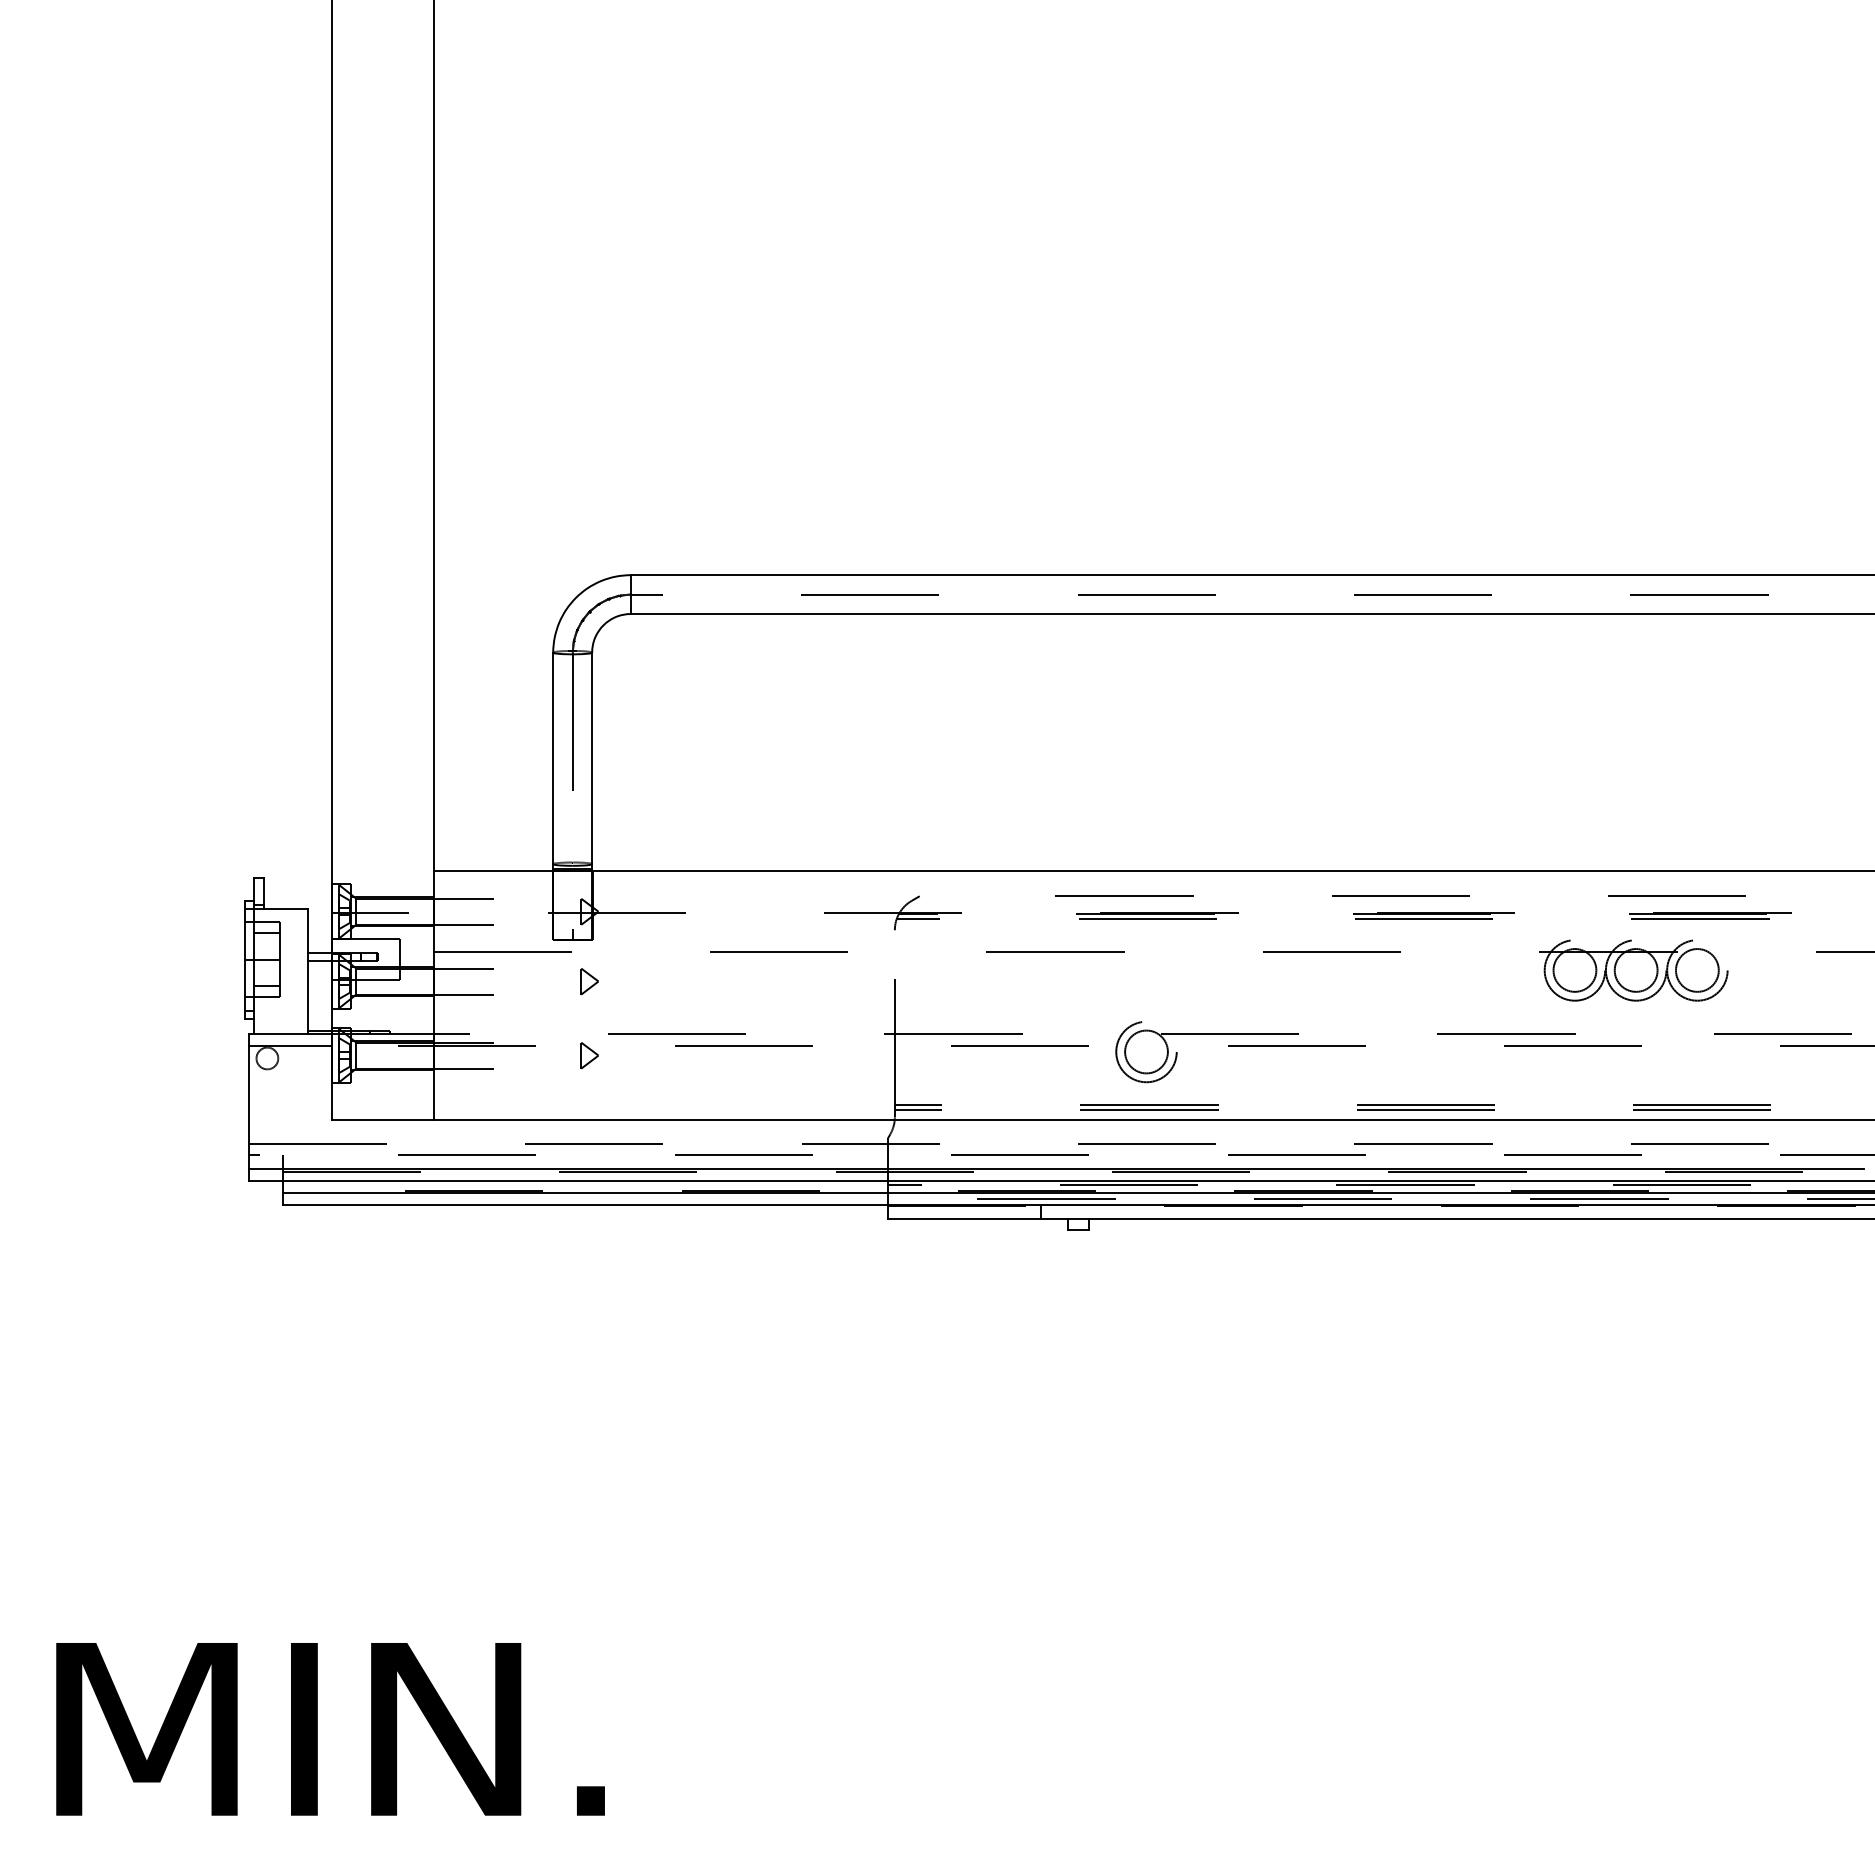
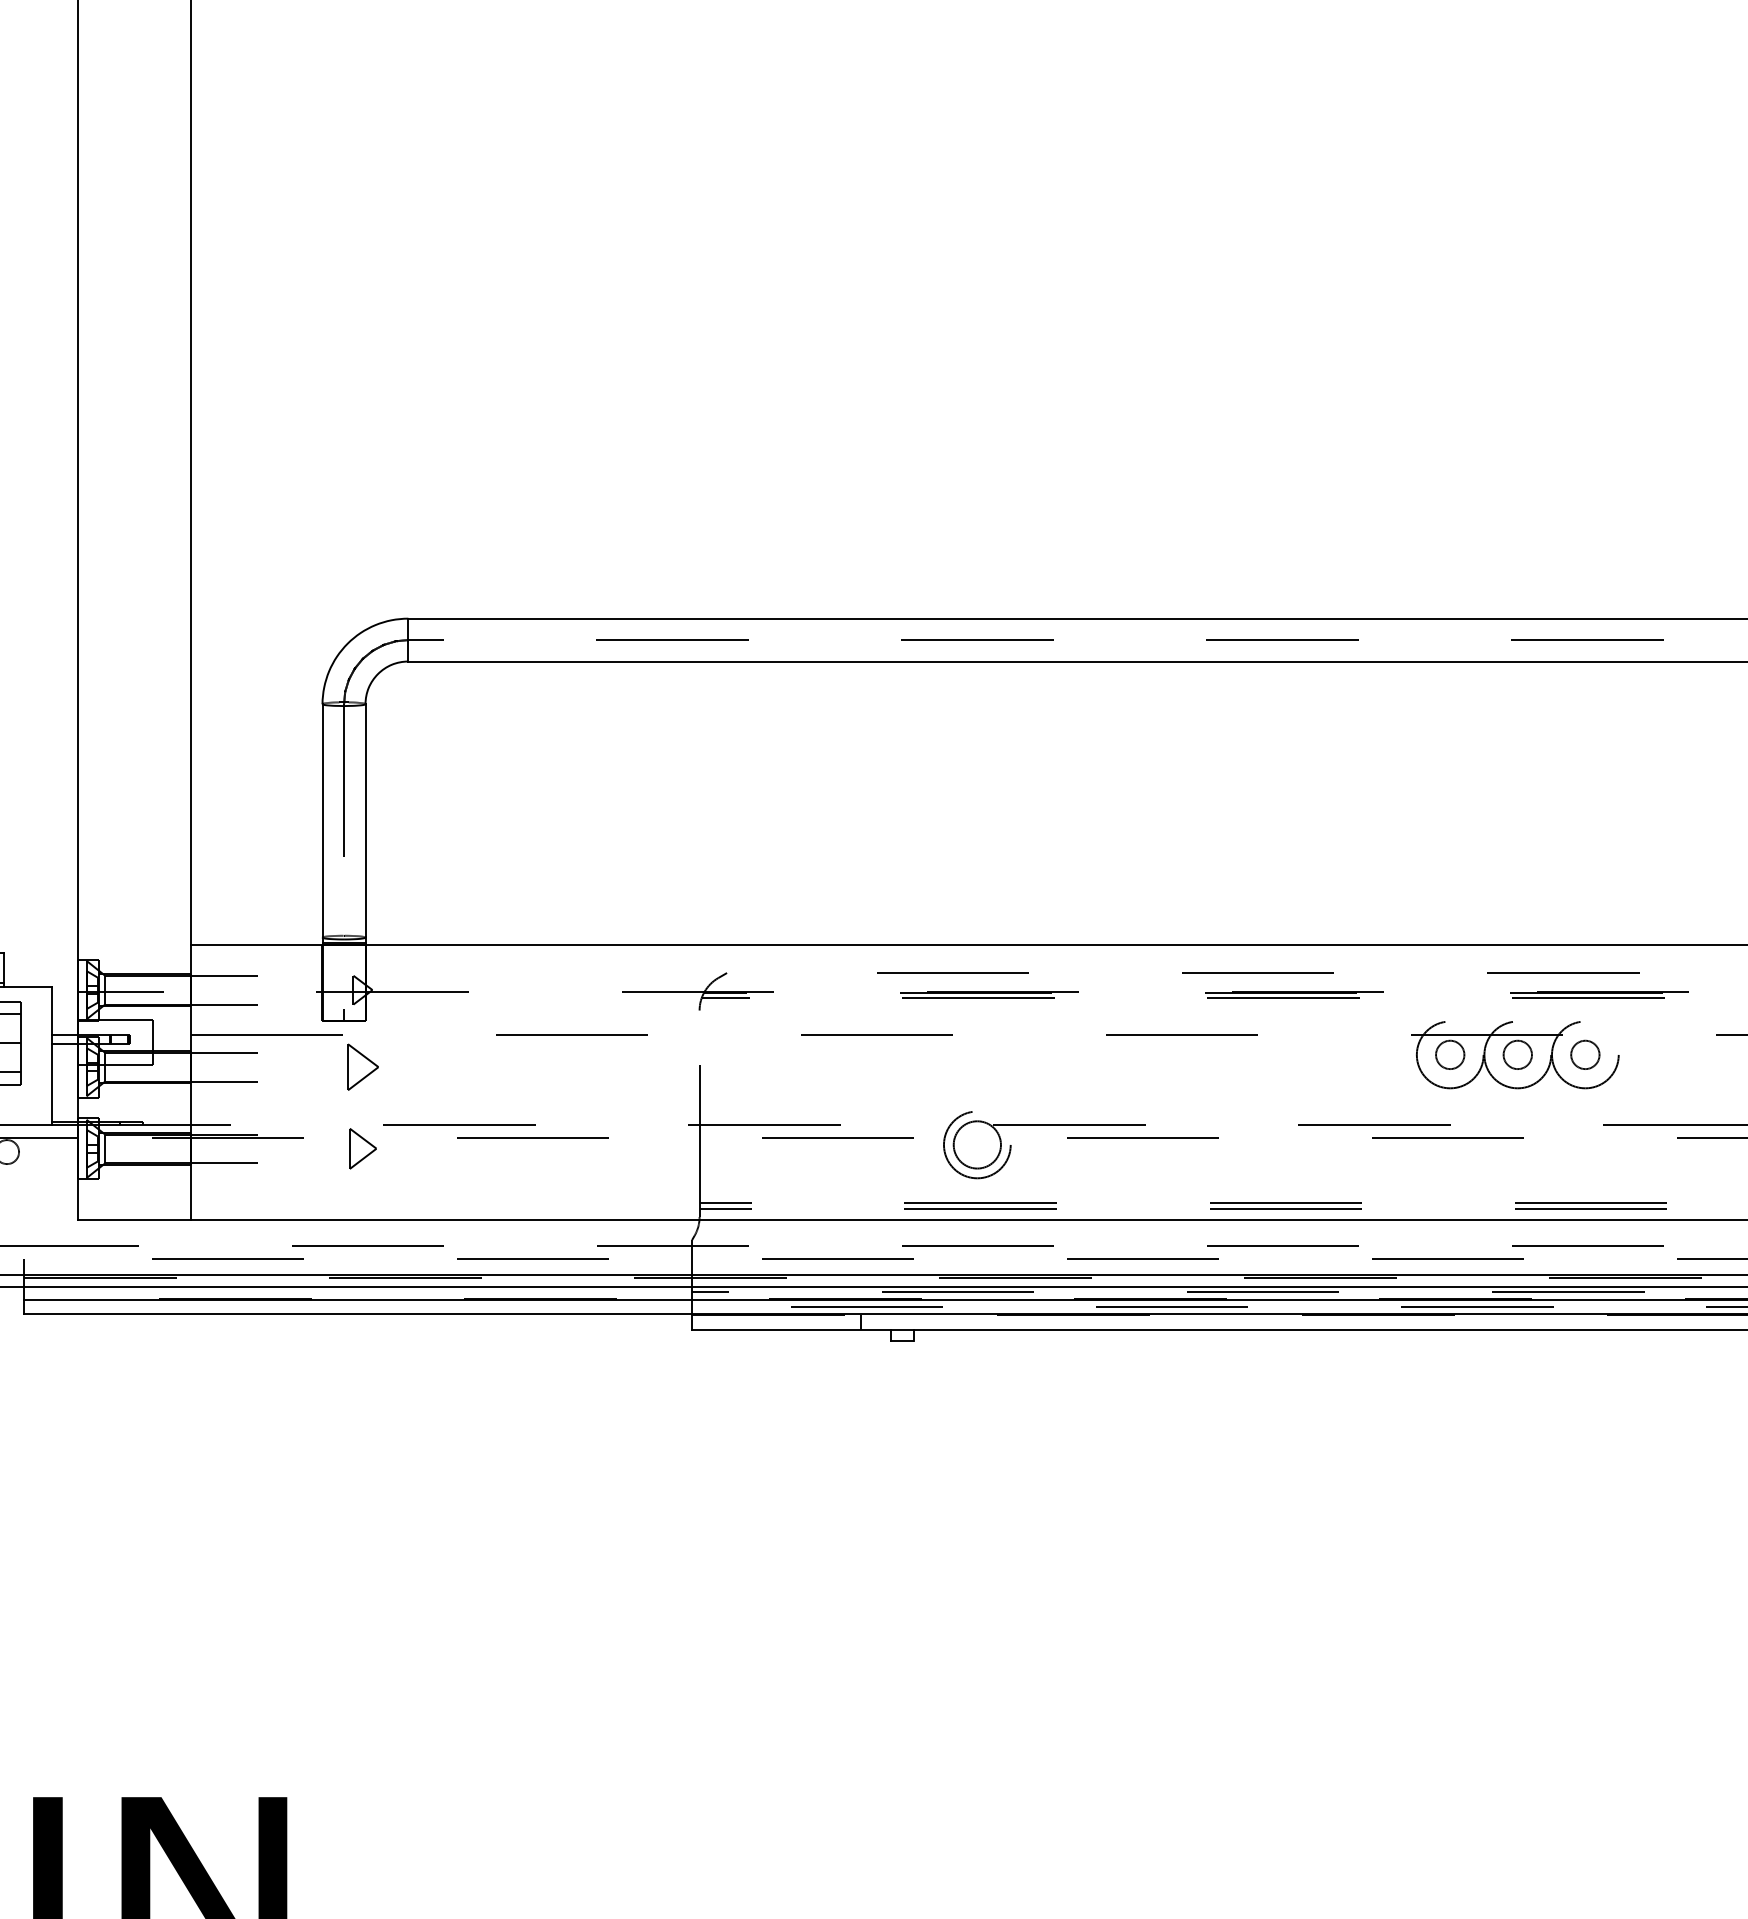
circle: (1574, 970) -> (1449, 1054), size x0.6
circle: (1635, 970) -> (1517, 1054), size x0.6
circle: (1696, 970) -> (1584, 1054), size x0.6
part: (589, 981) -> (362, 1067), size x1.6
part: (589, 1055) -> (362, 1148), size x1.4

